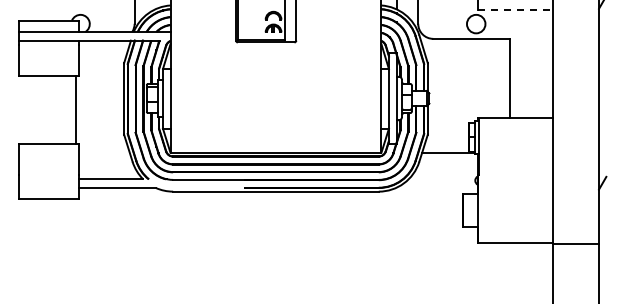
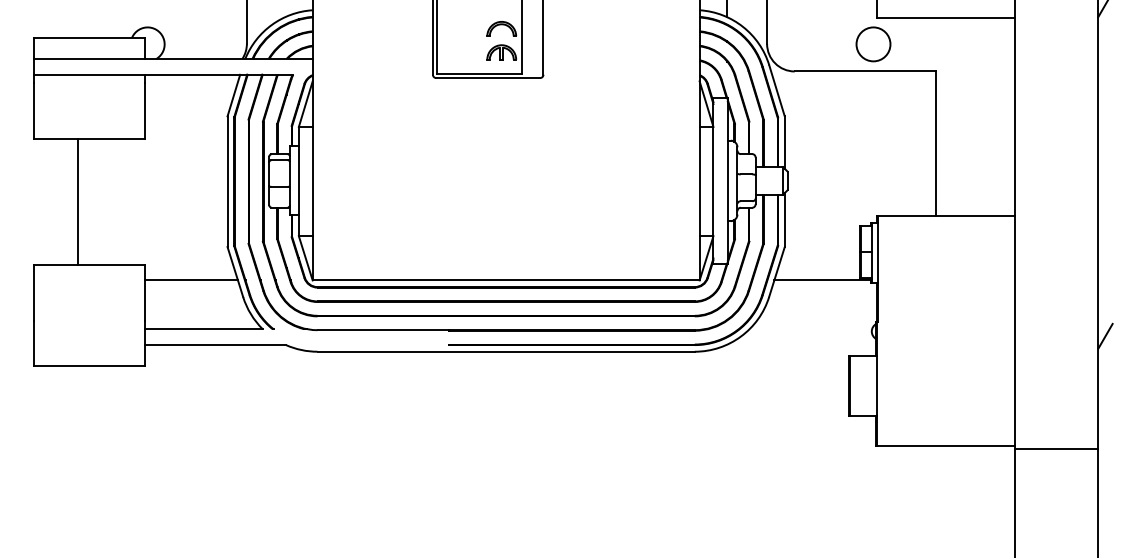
line: (515, 9) -> (945, 17), dashed -> solid
line: (76, 109) -> (77, 201), moved
line: (103, 152) -> (189, 279), added

